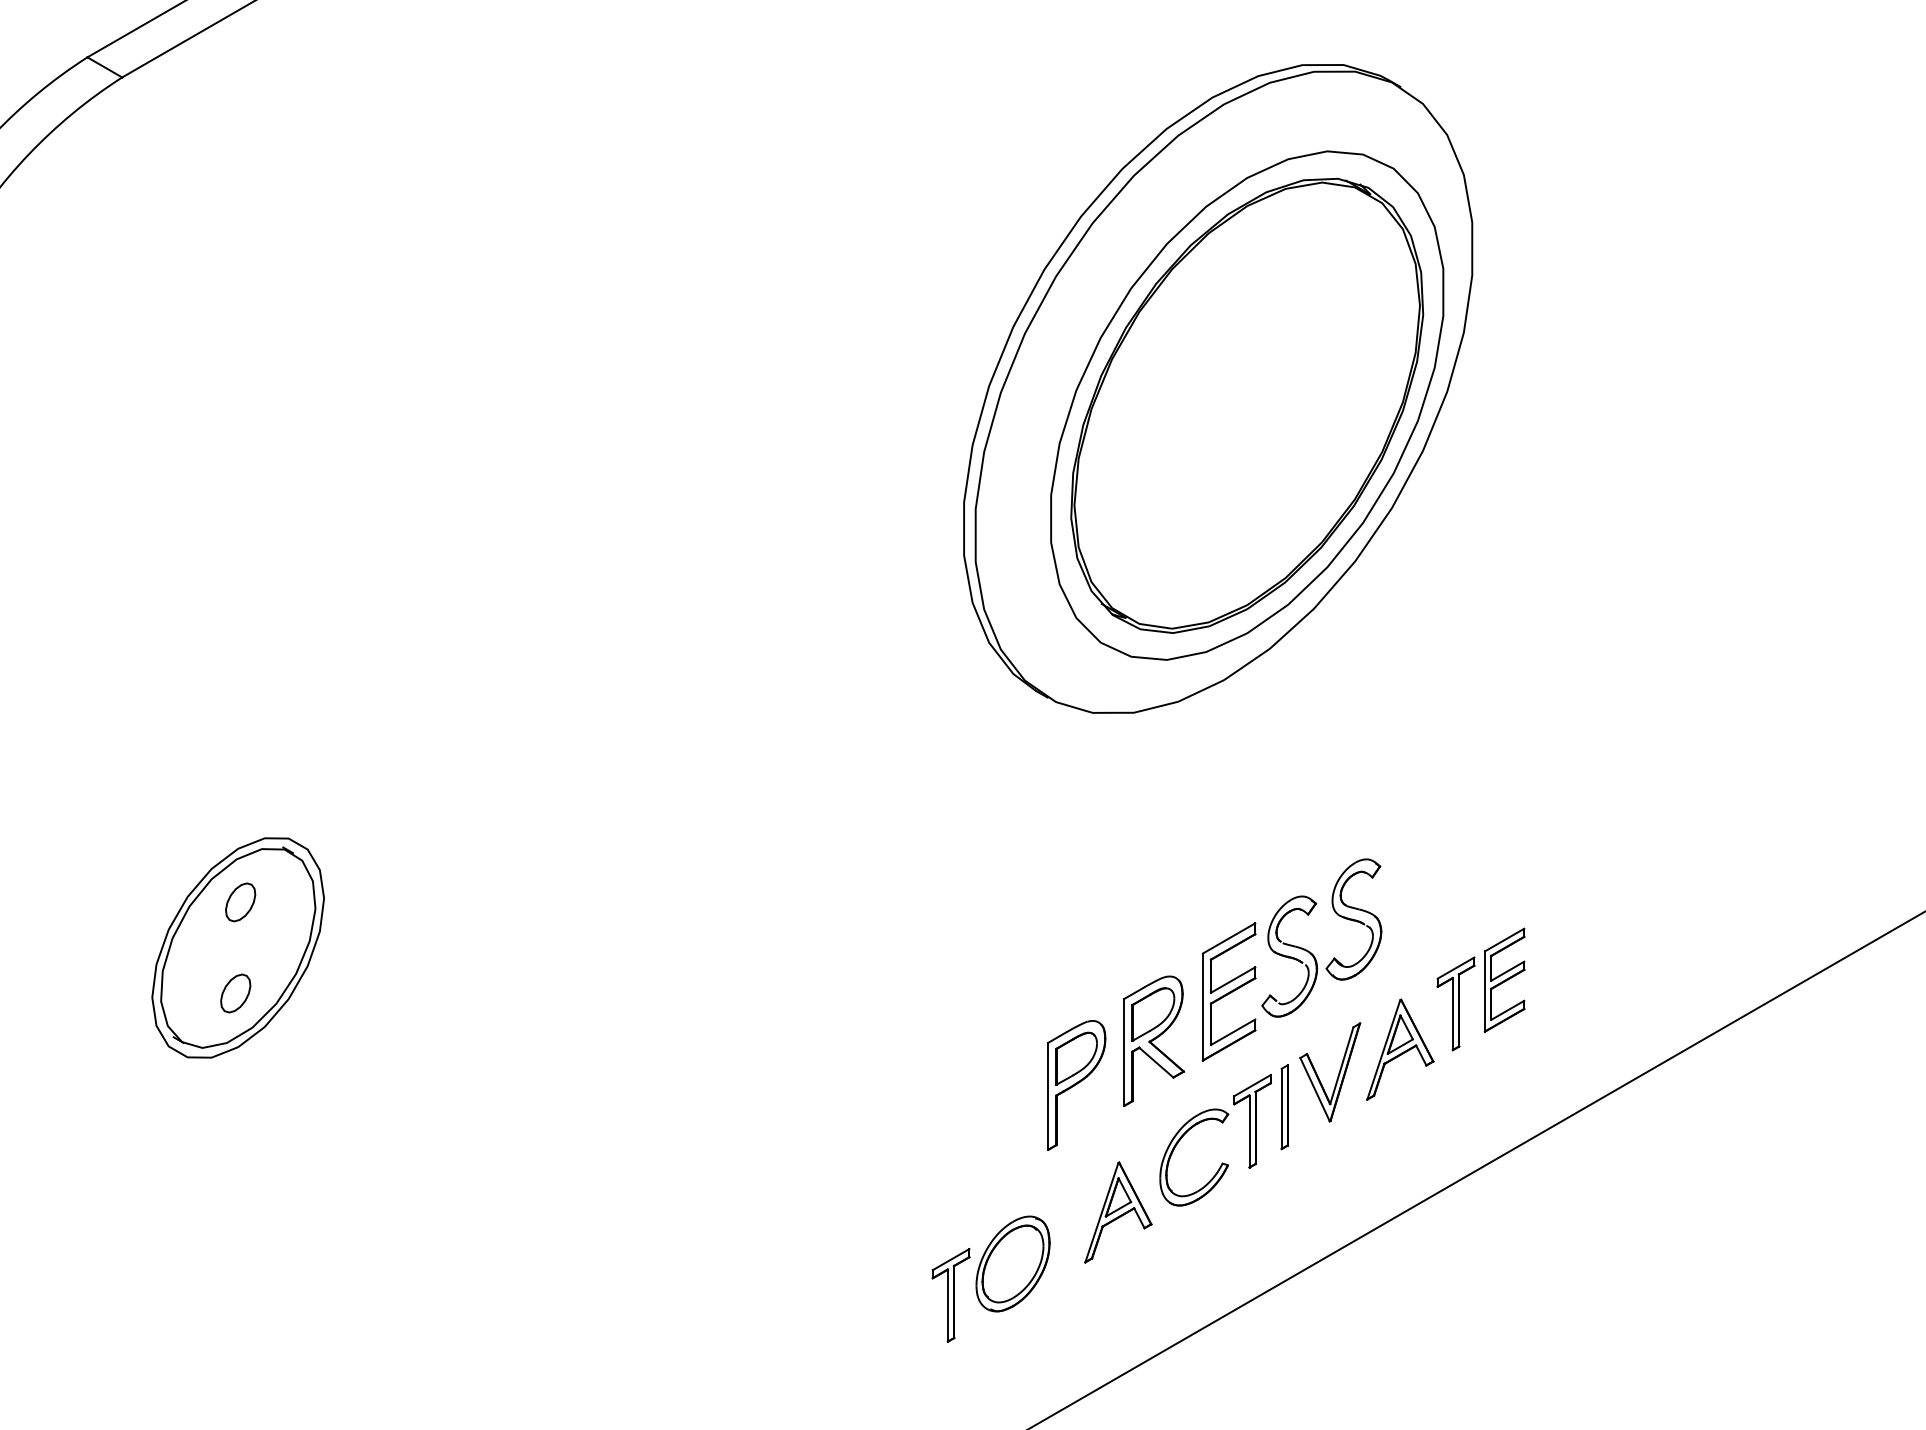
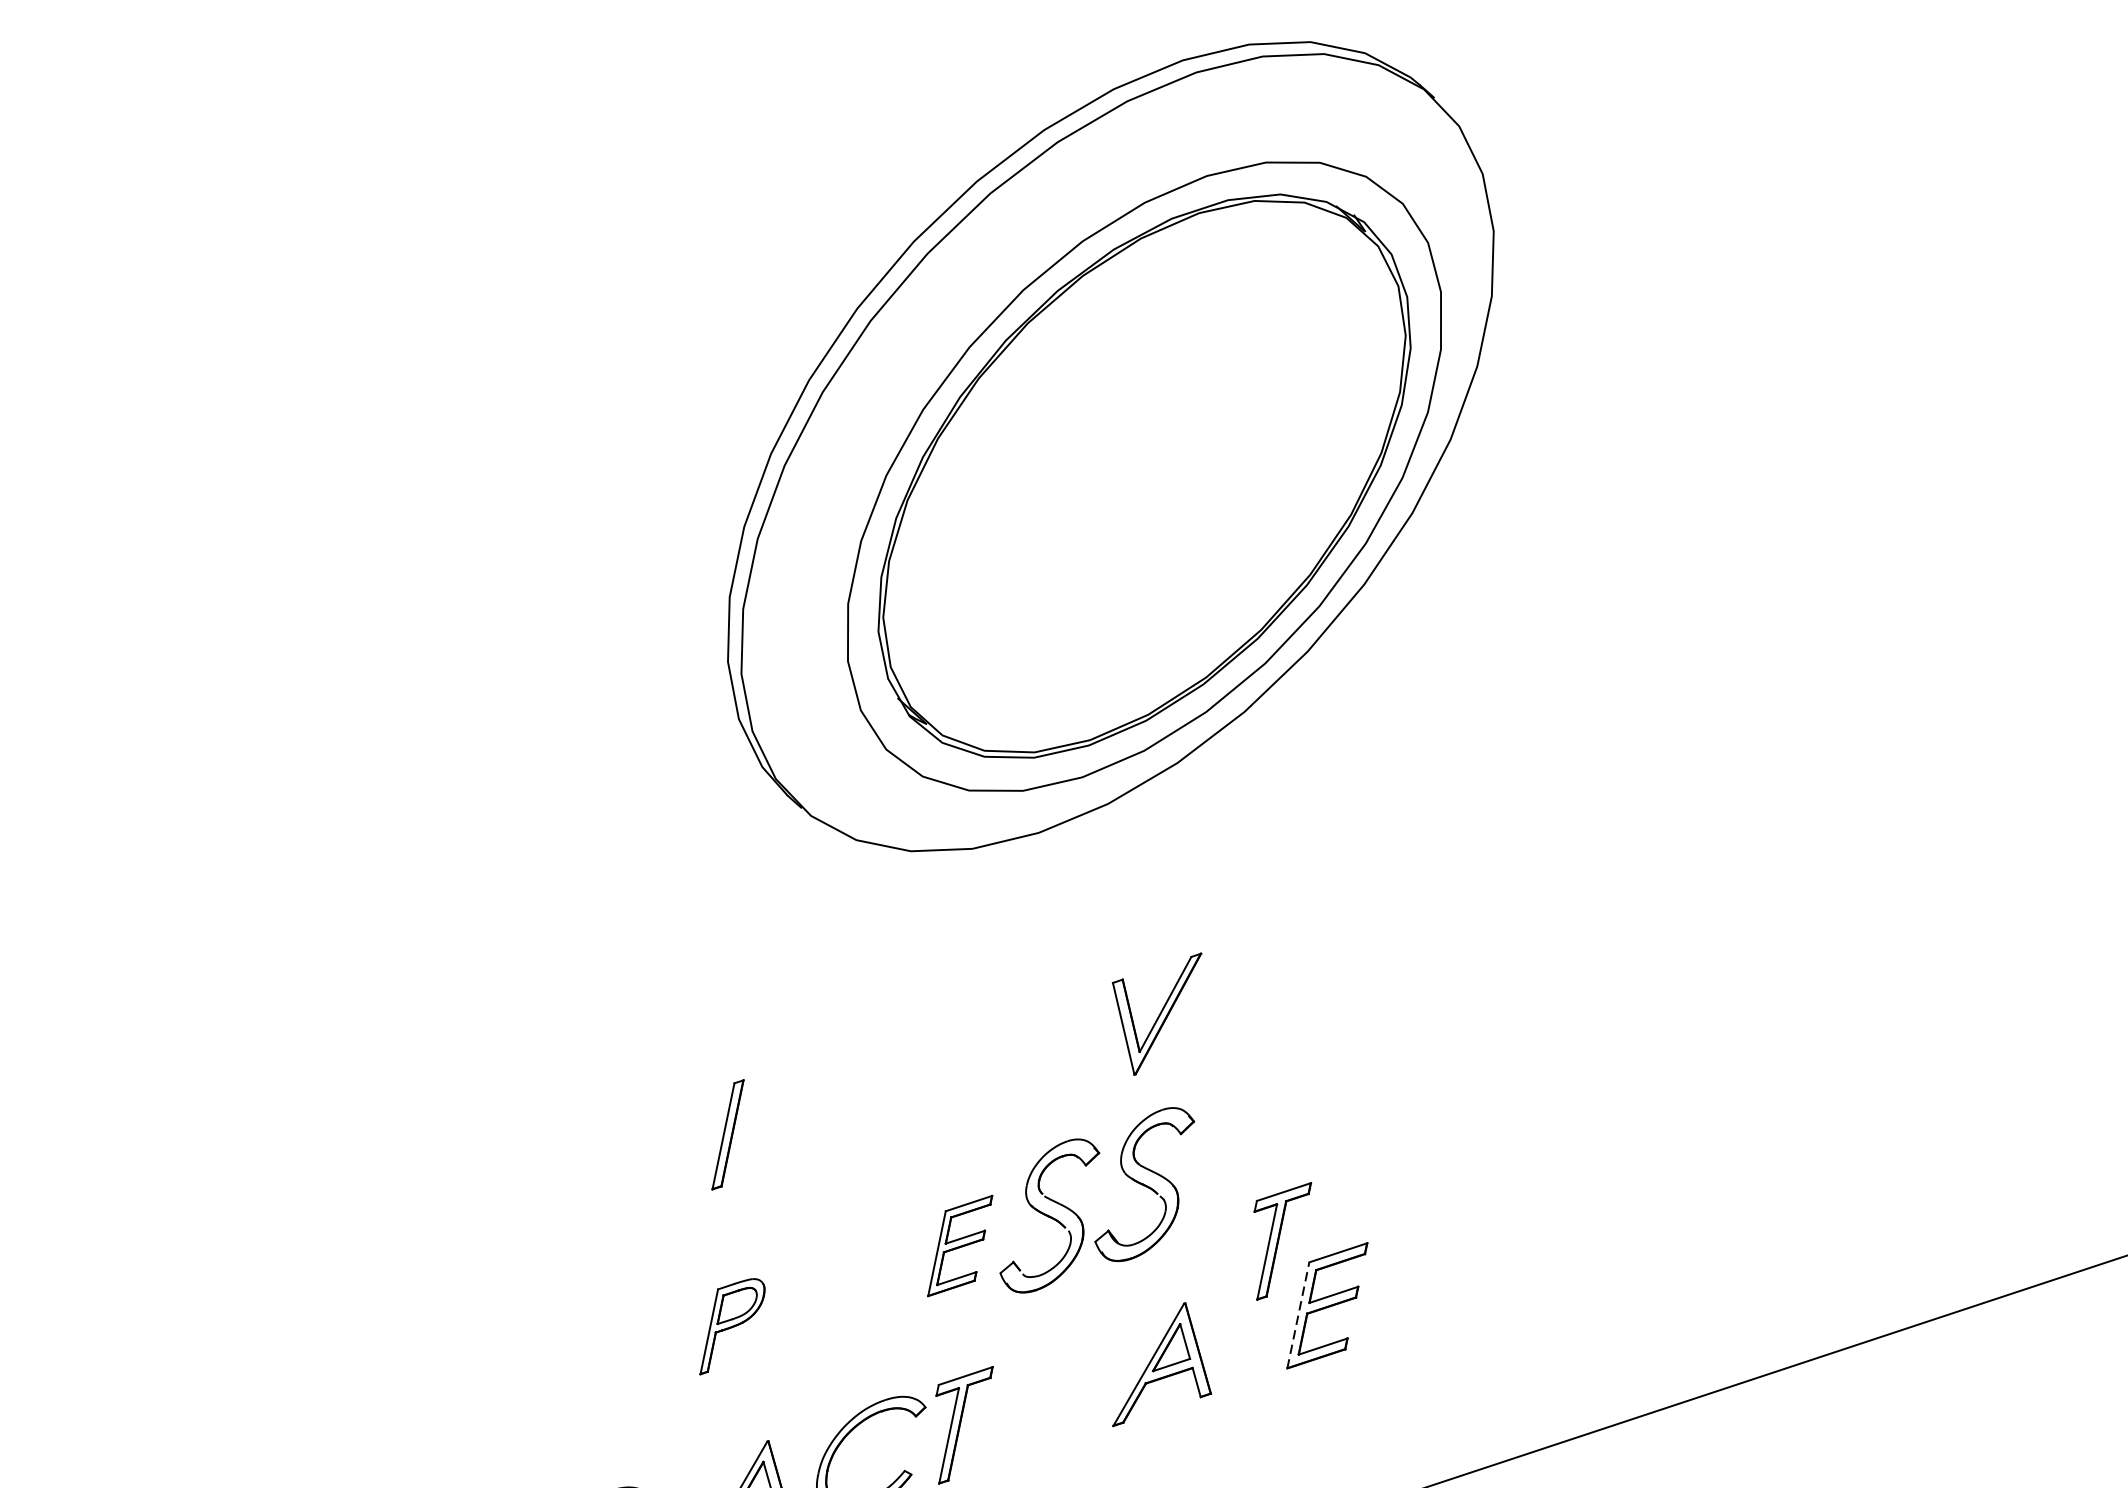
part: (1228, 991) -> (959, 1245), size x0.6
line: (1485, 991) -> (1299, 1315), solid -> dashed
part: (1455, 1003) -> (1273, 1238), moved
part: (1153, 1040) -> (847, 1289), removed
part: (1337, 1075) -> (1157, 1016), moved
part: (1076, 1085) -> (733, 1327), size x0.6
part: (1284, 1107) -> (727, 1135), moved

